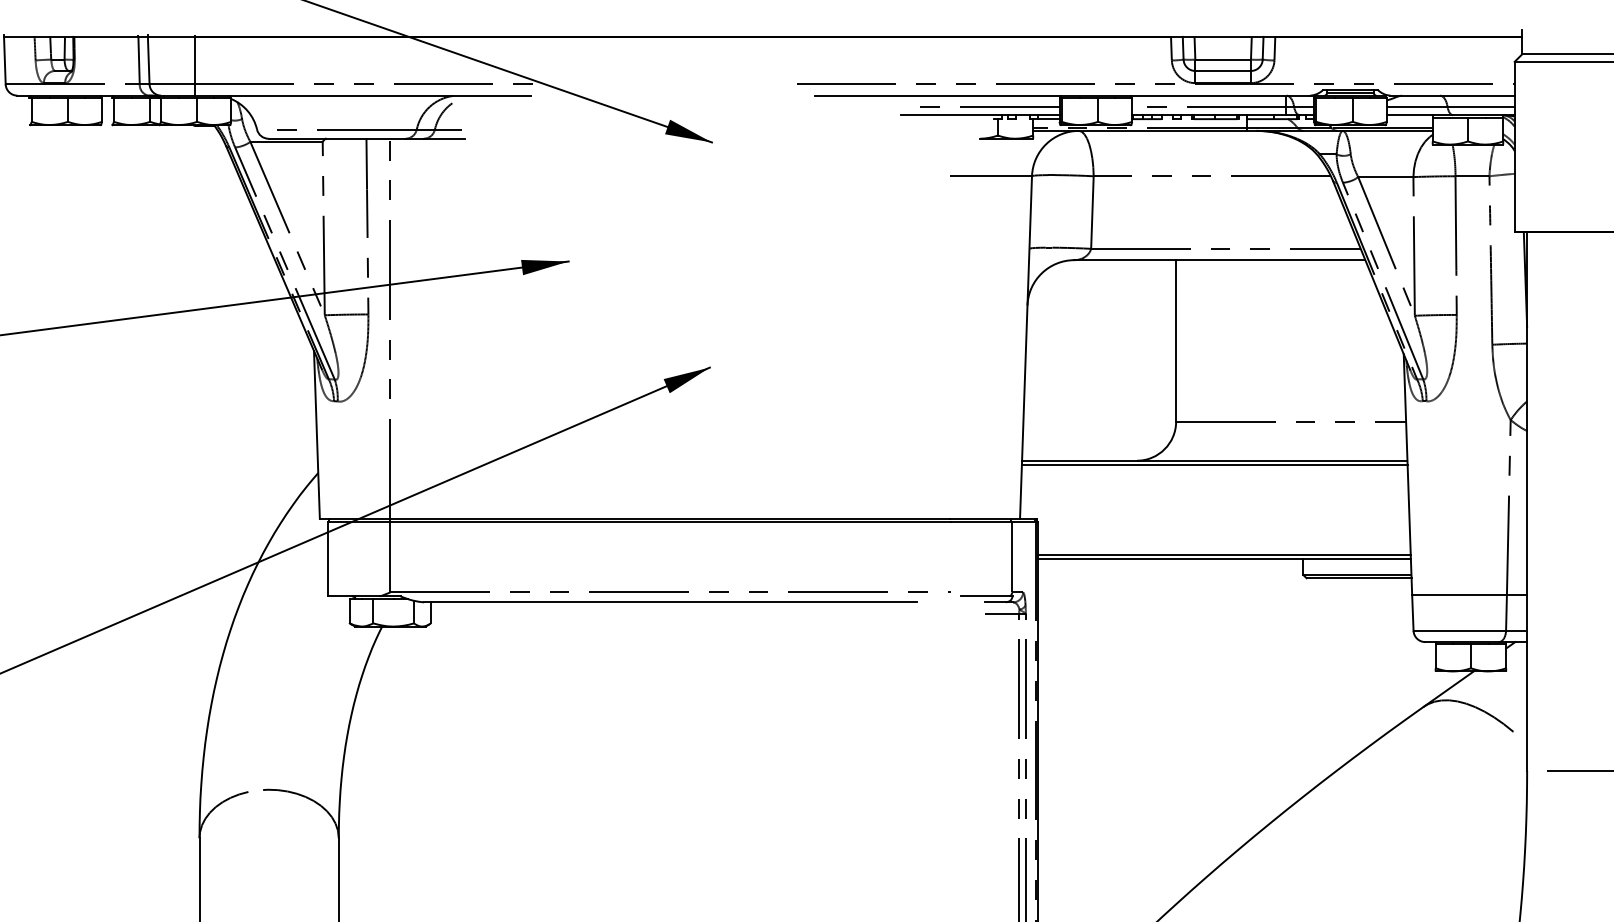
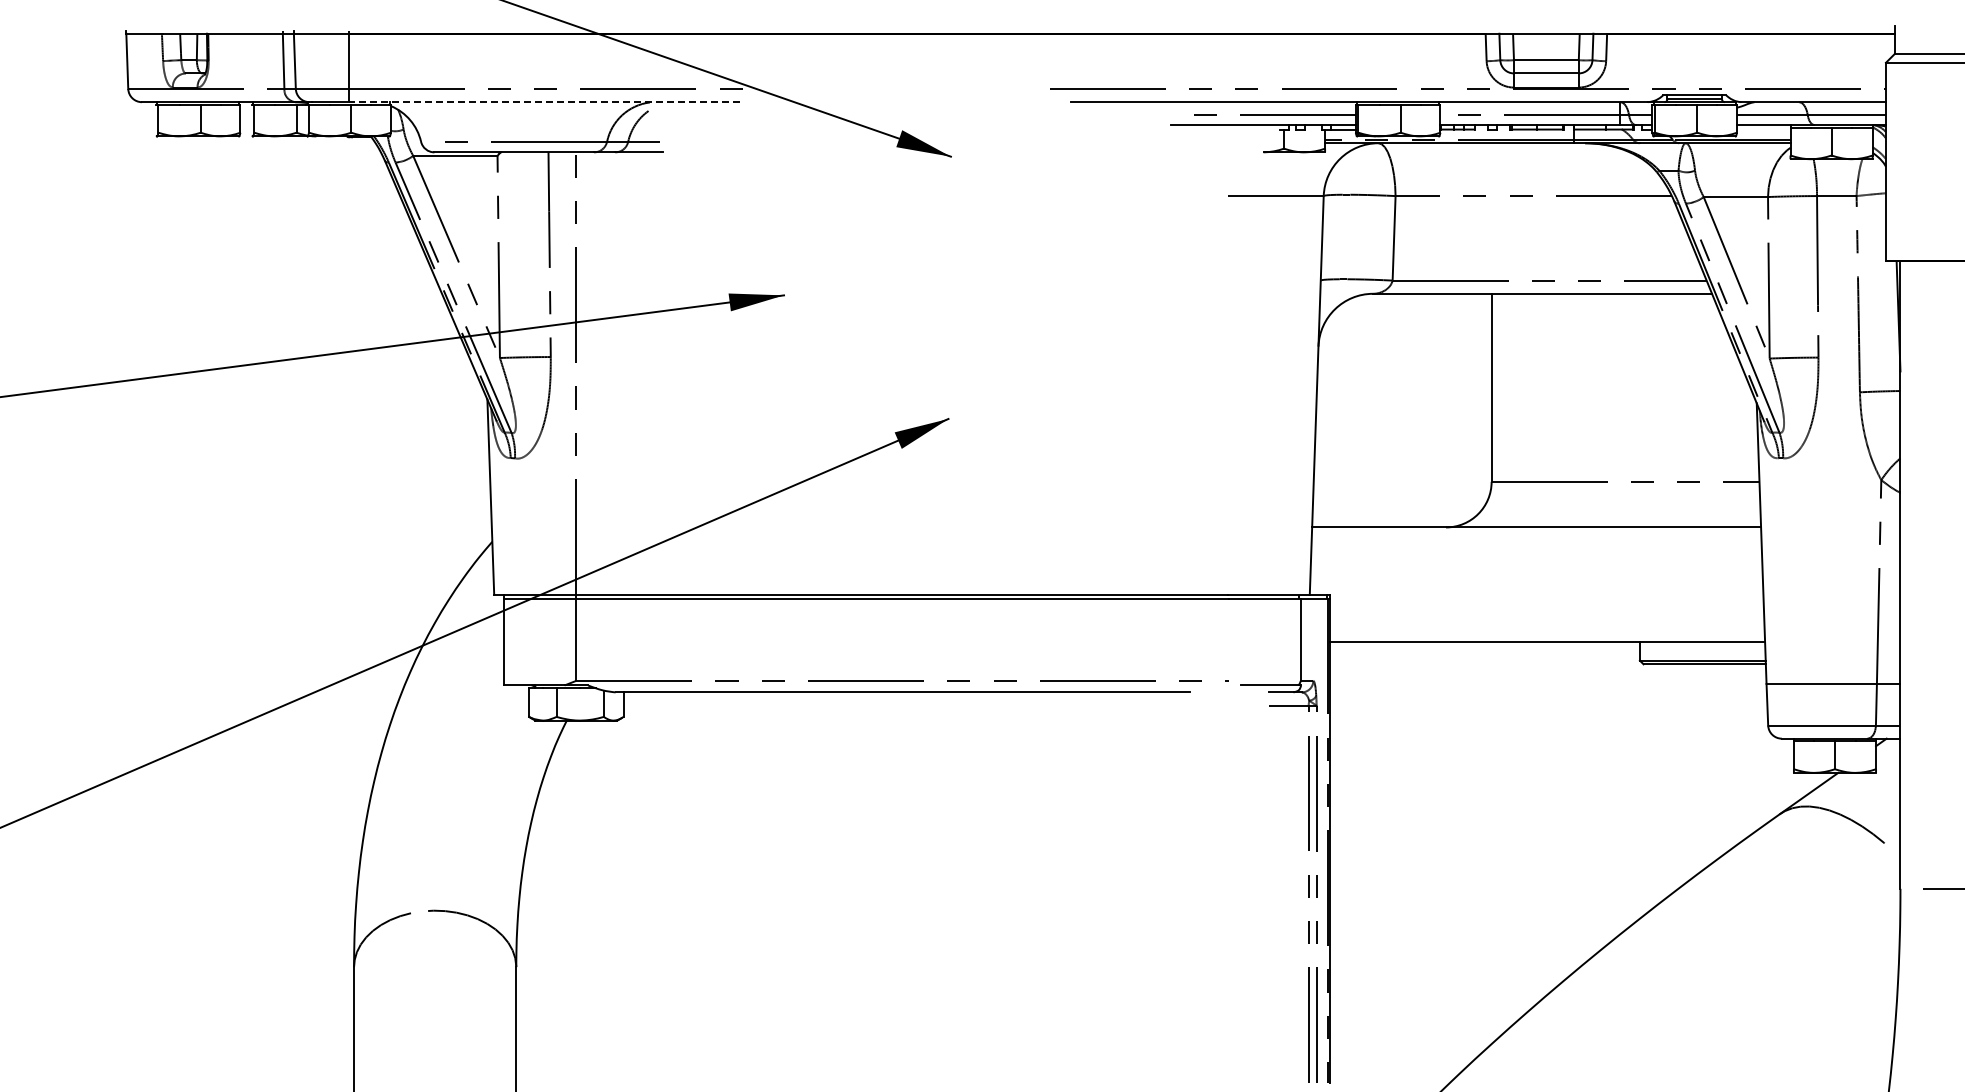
line: (362, 95) -> (543, 102), solid -> dashed
line: (1214, 465) -> (1536, 532), removed
line: (1224, 554) -> (1547, 636), removed

